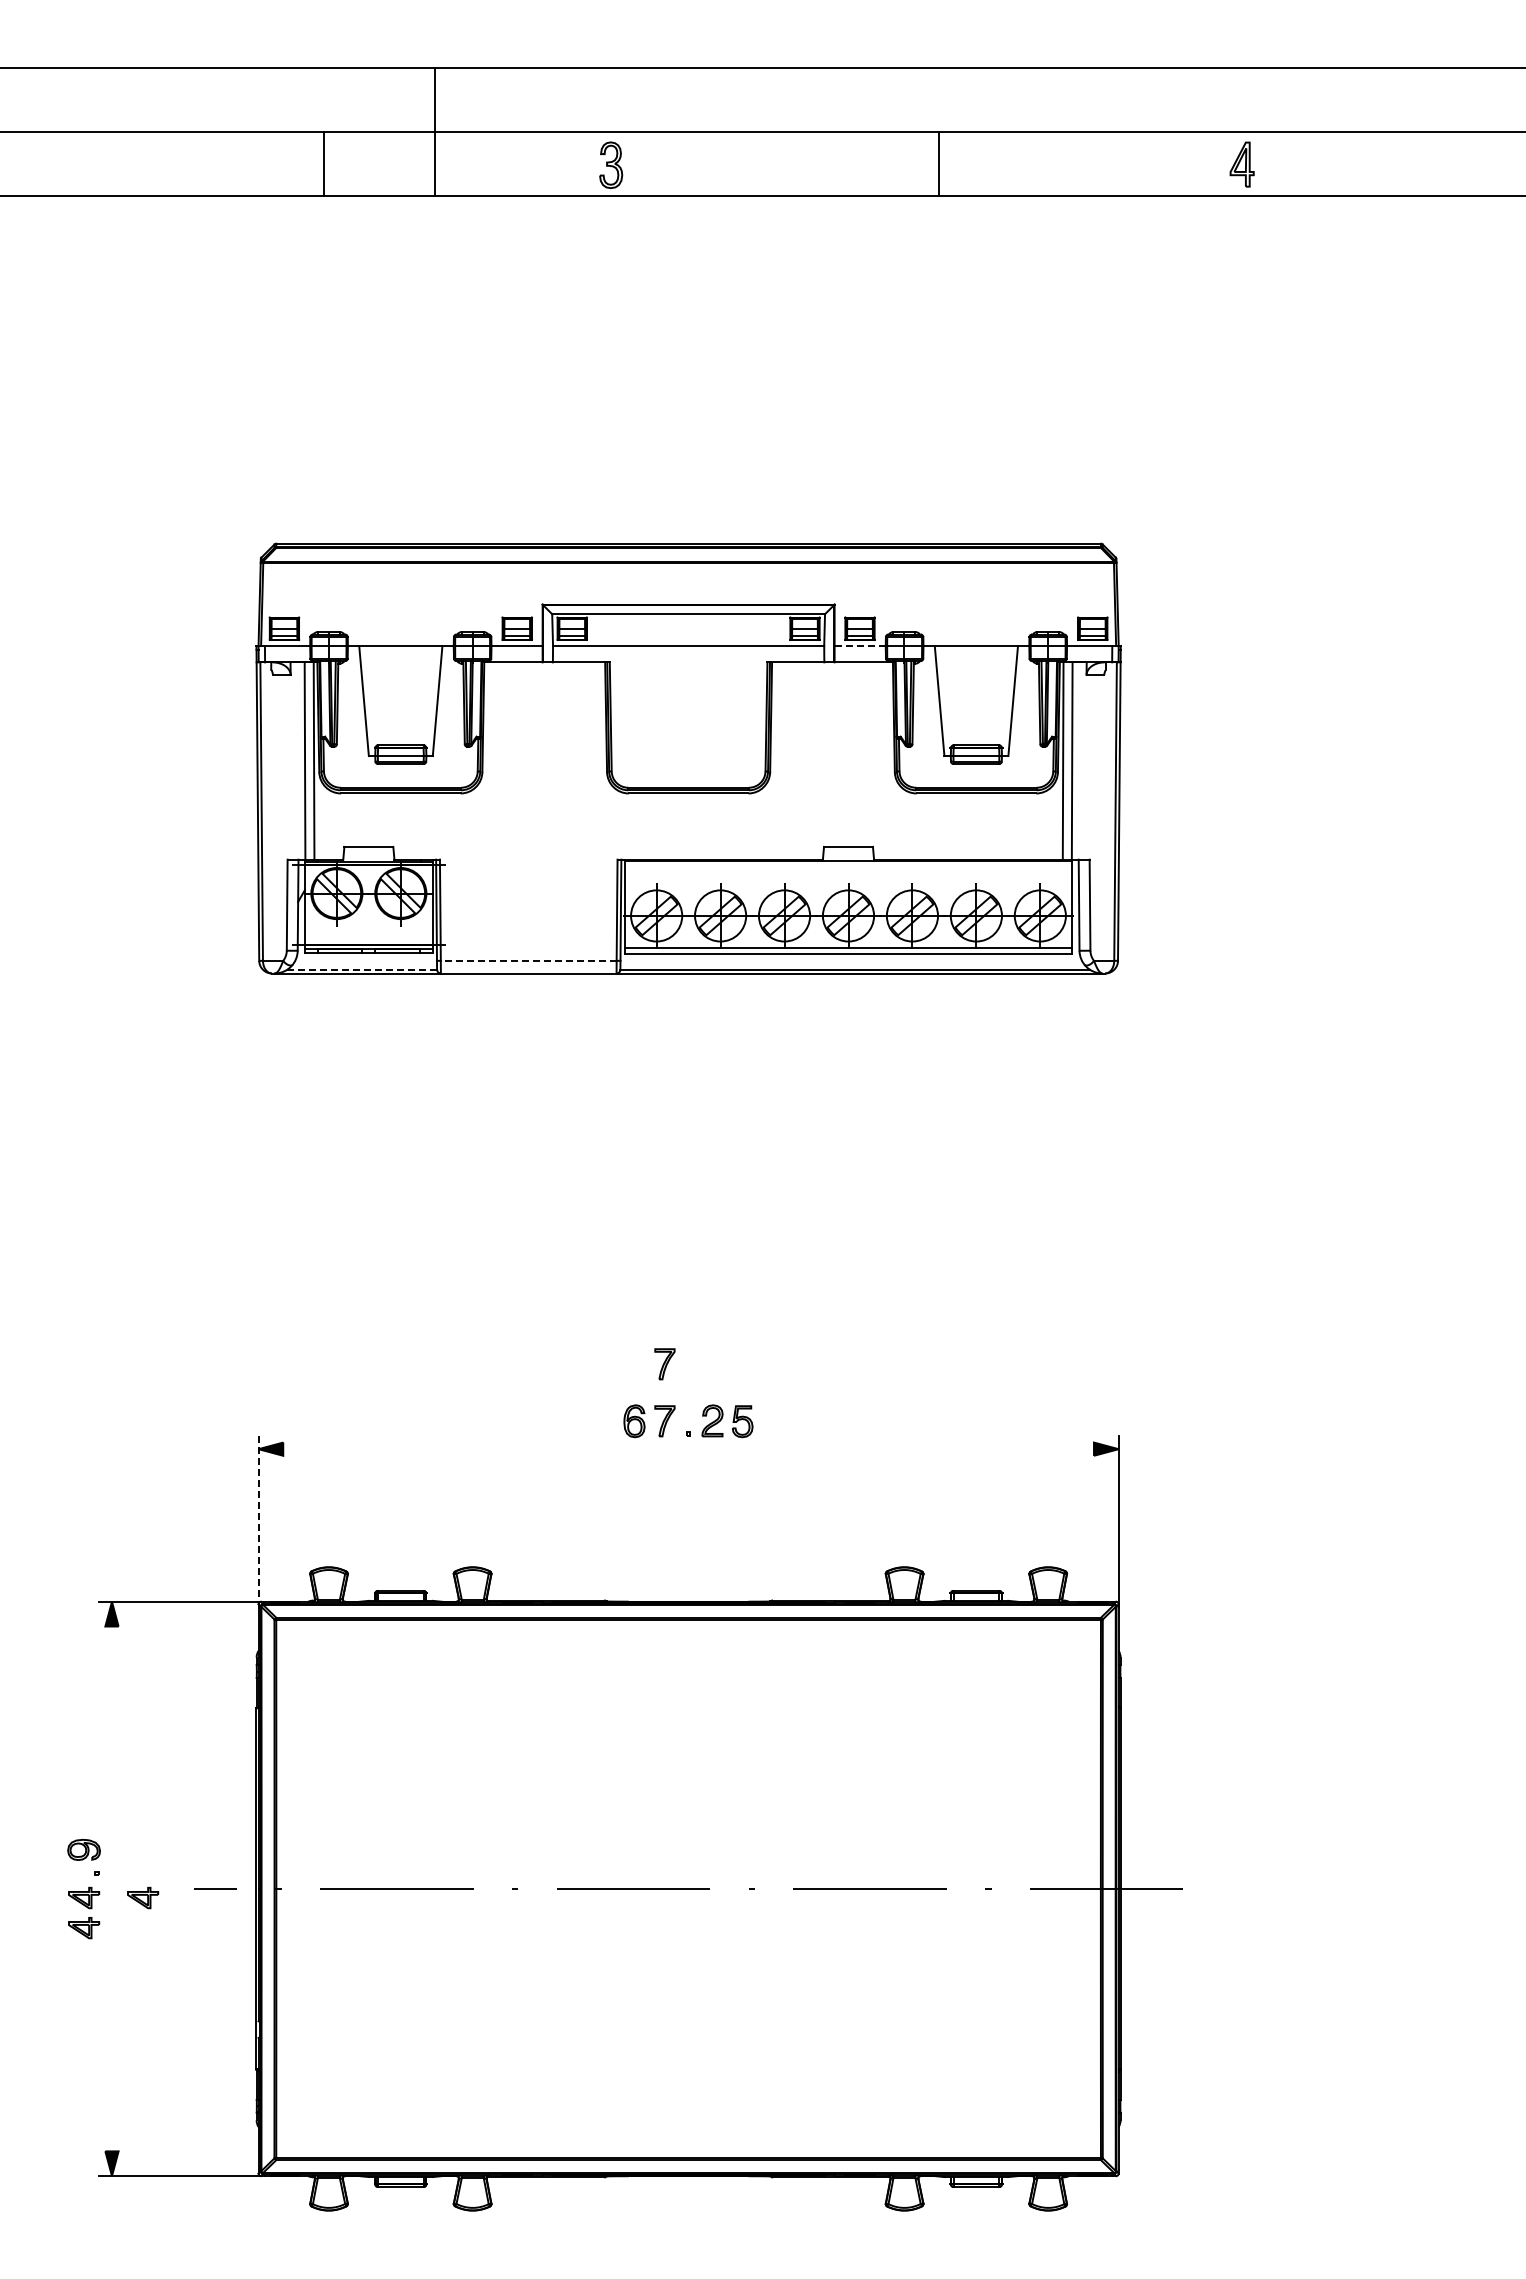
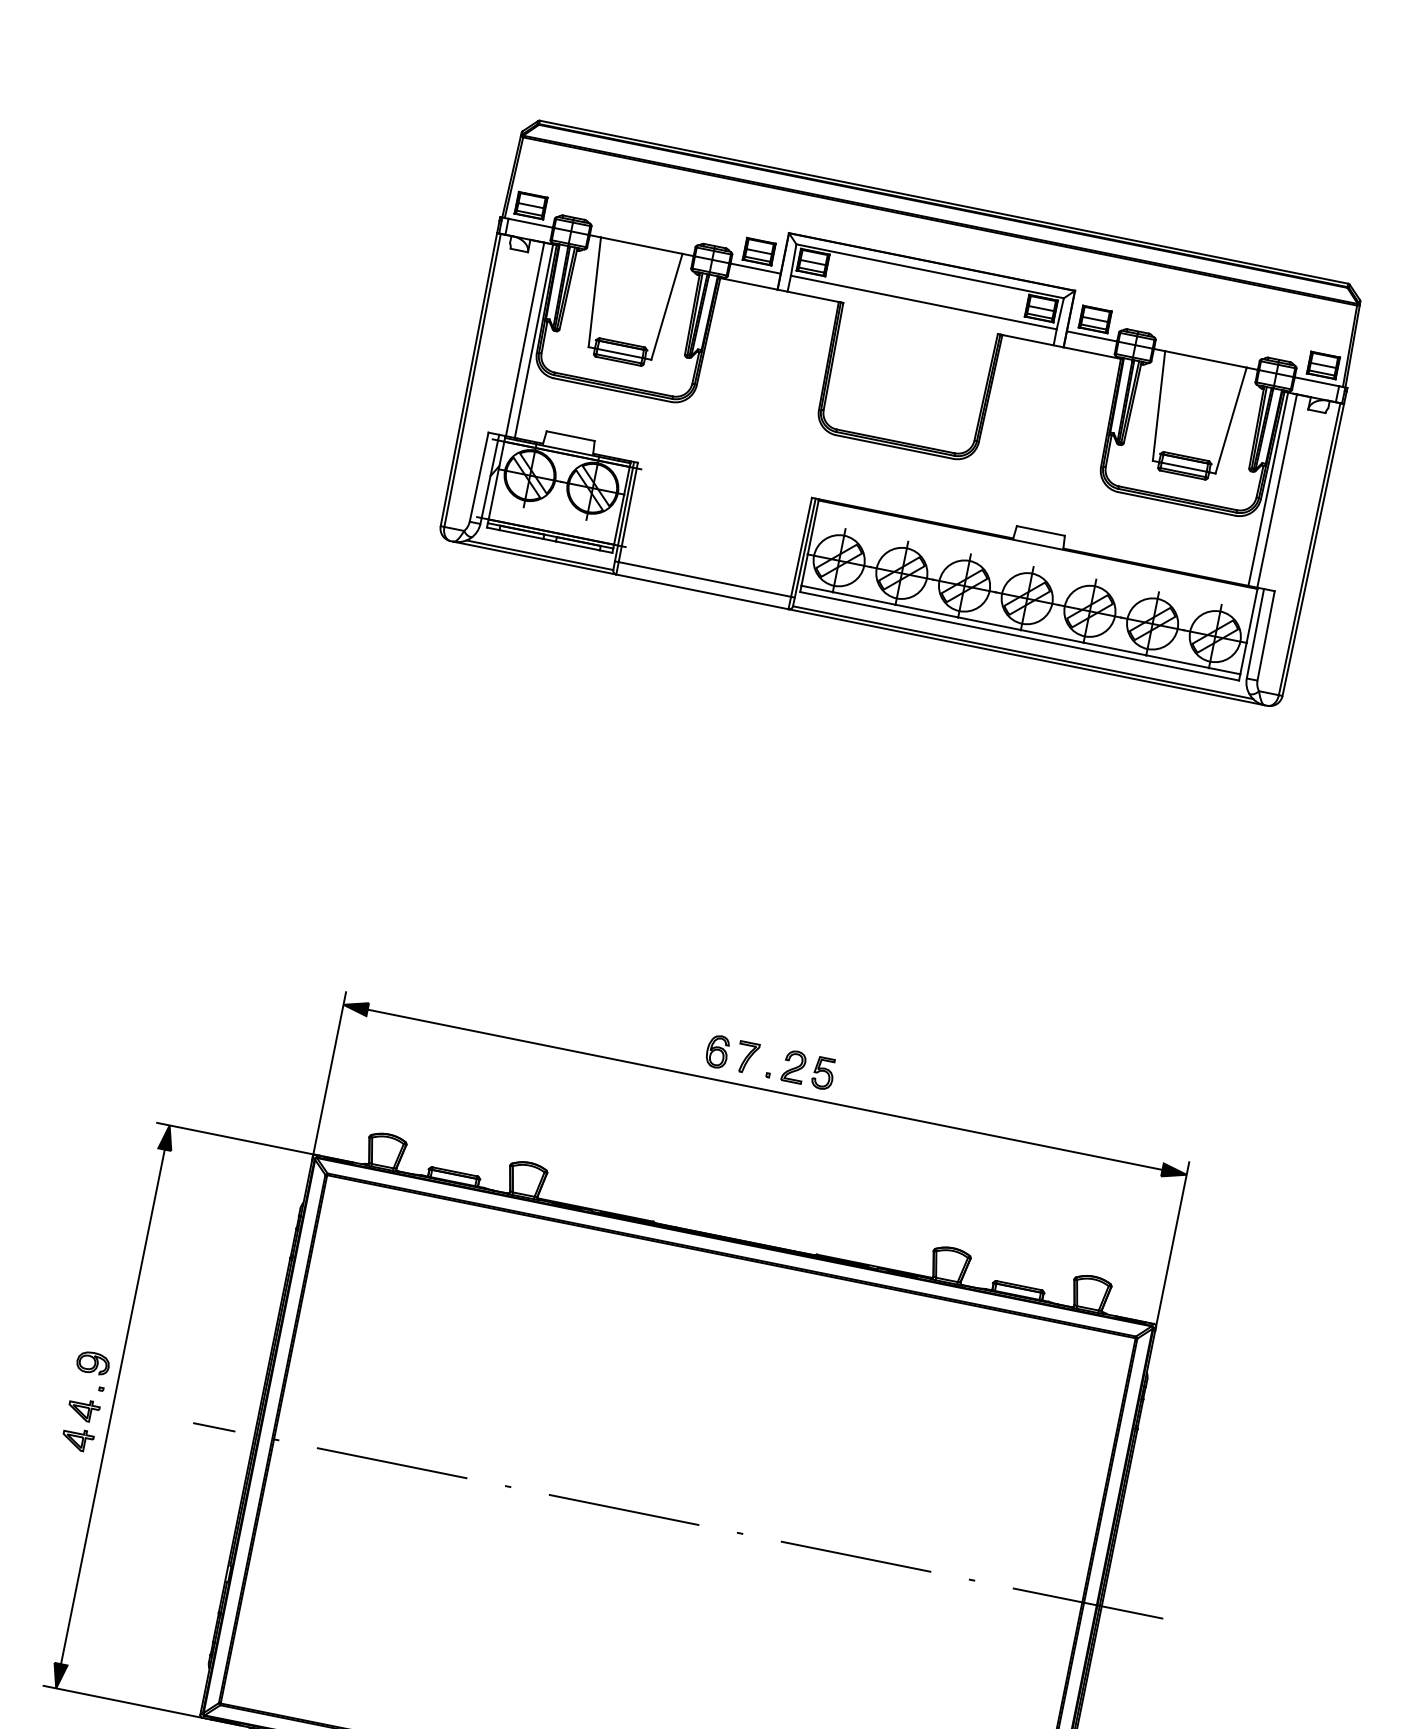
line: (860, 646) -> (1092, 336), dashed -> solid
line: (528, 960) -> (704, 579), dashed -> solid
line: (362, 969) -> (540, 555), dashed -> solid
part: (664, 1364) -> (758, 1002), removed
line: (688, 1449) -> (764, 1090), added
line: (258, 1522) -> (328, 1076), dashed -> solid
line: (111, 1888) -> (112, 1406), added
part: (143, 1897) -> (142, 1421), removed

